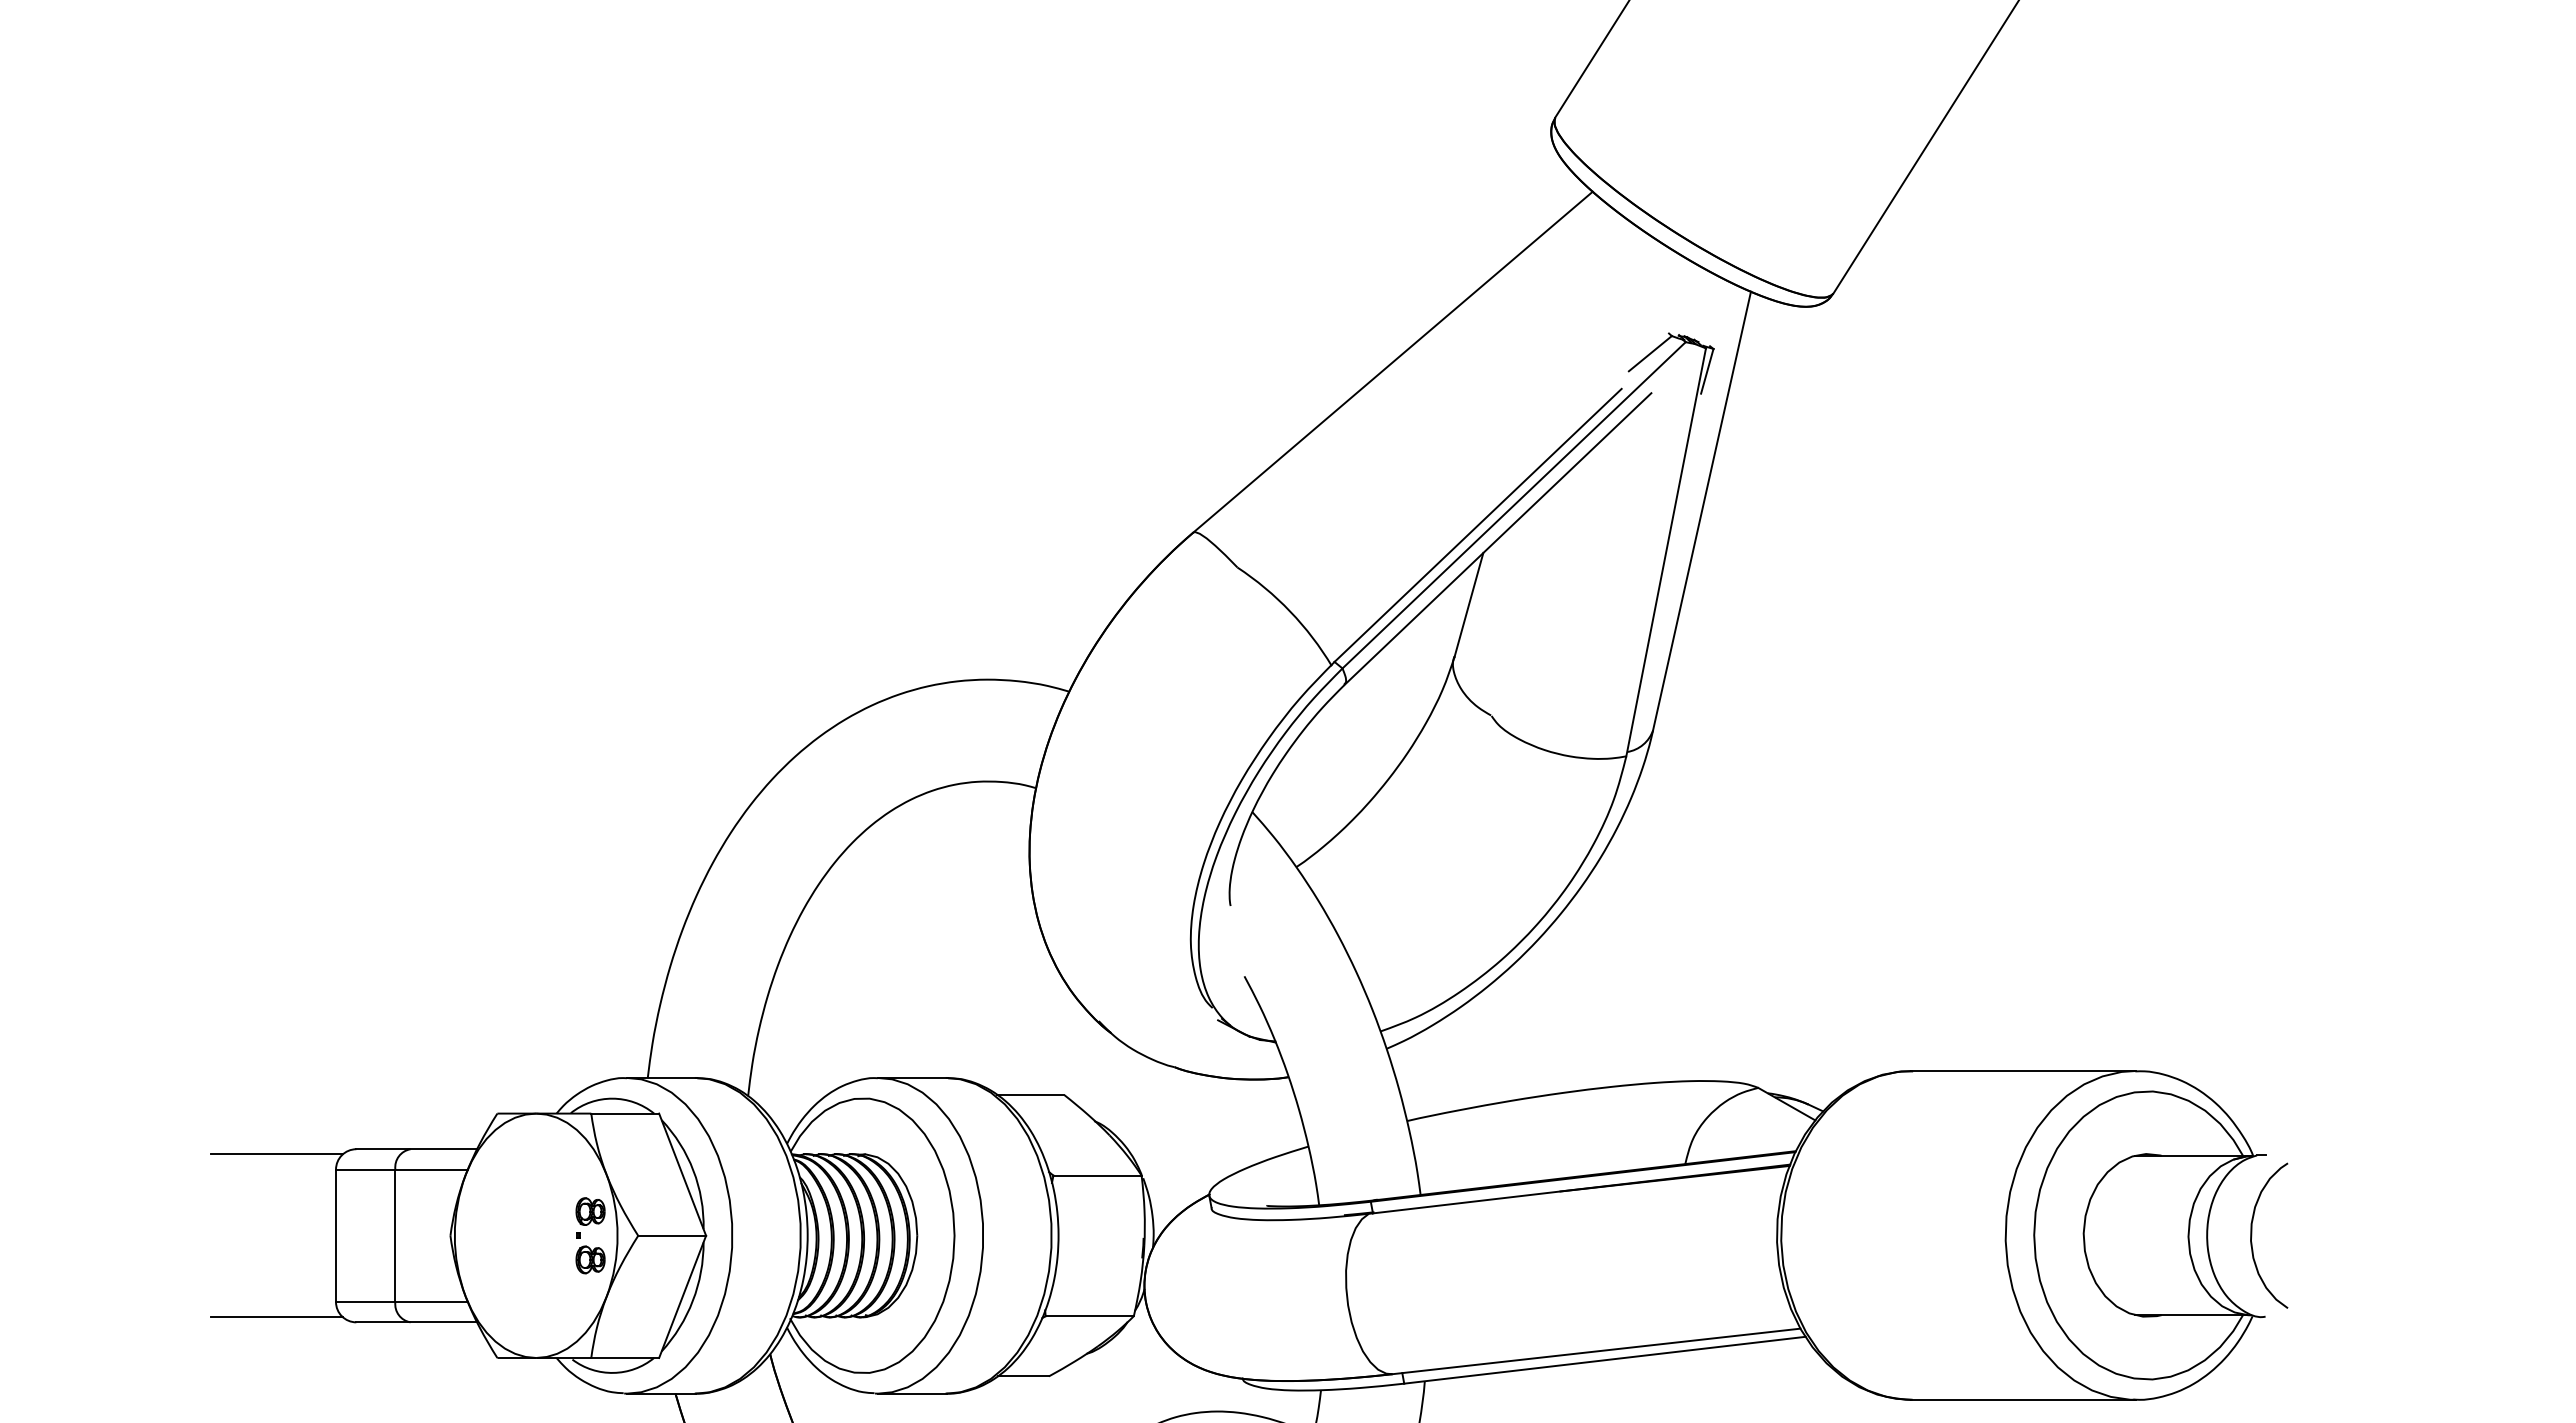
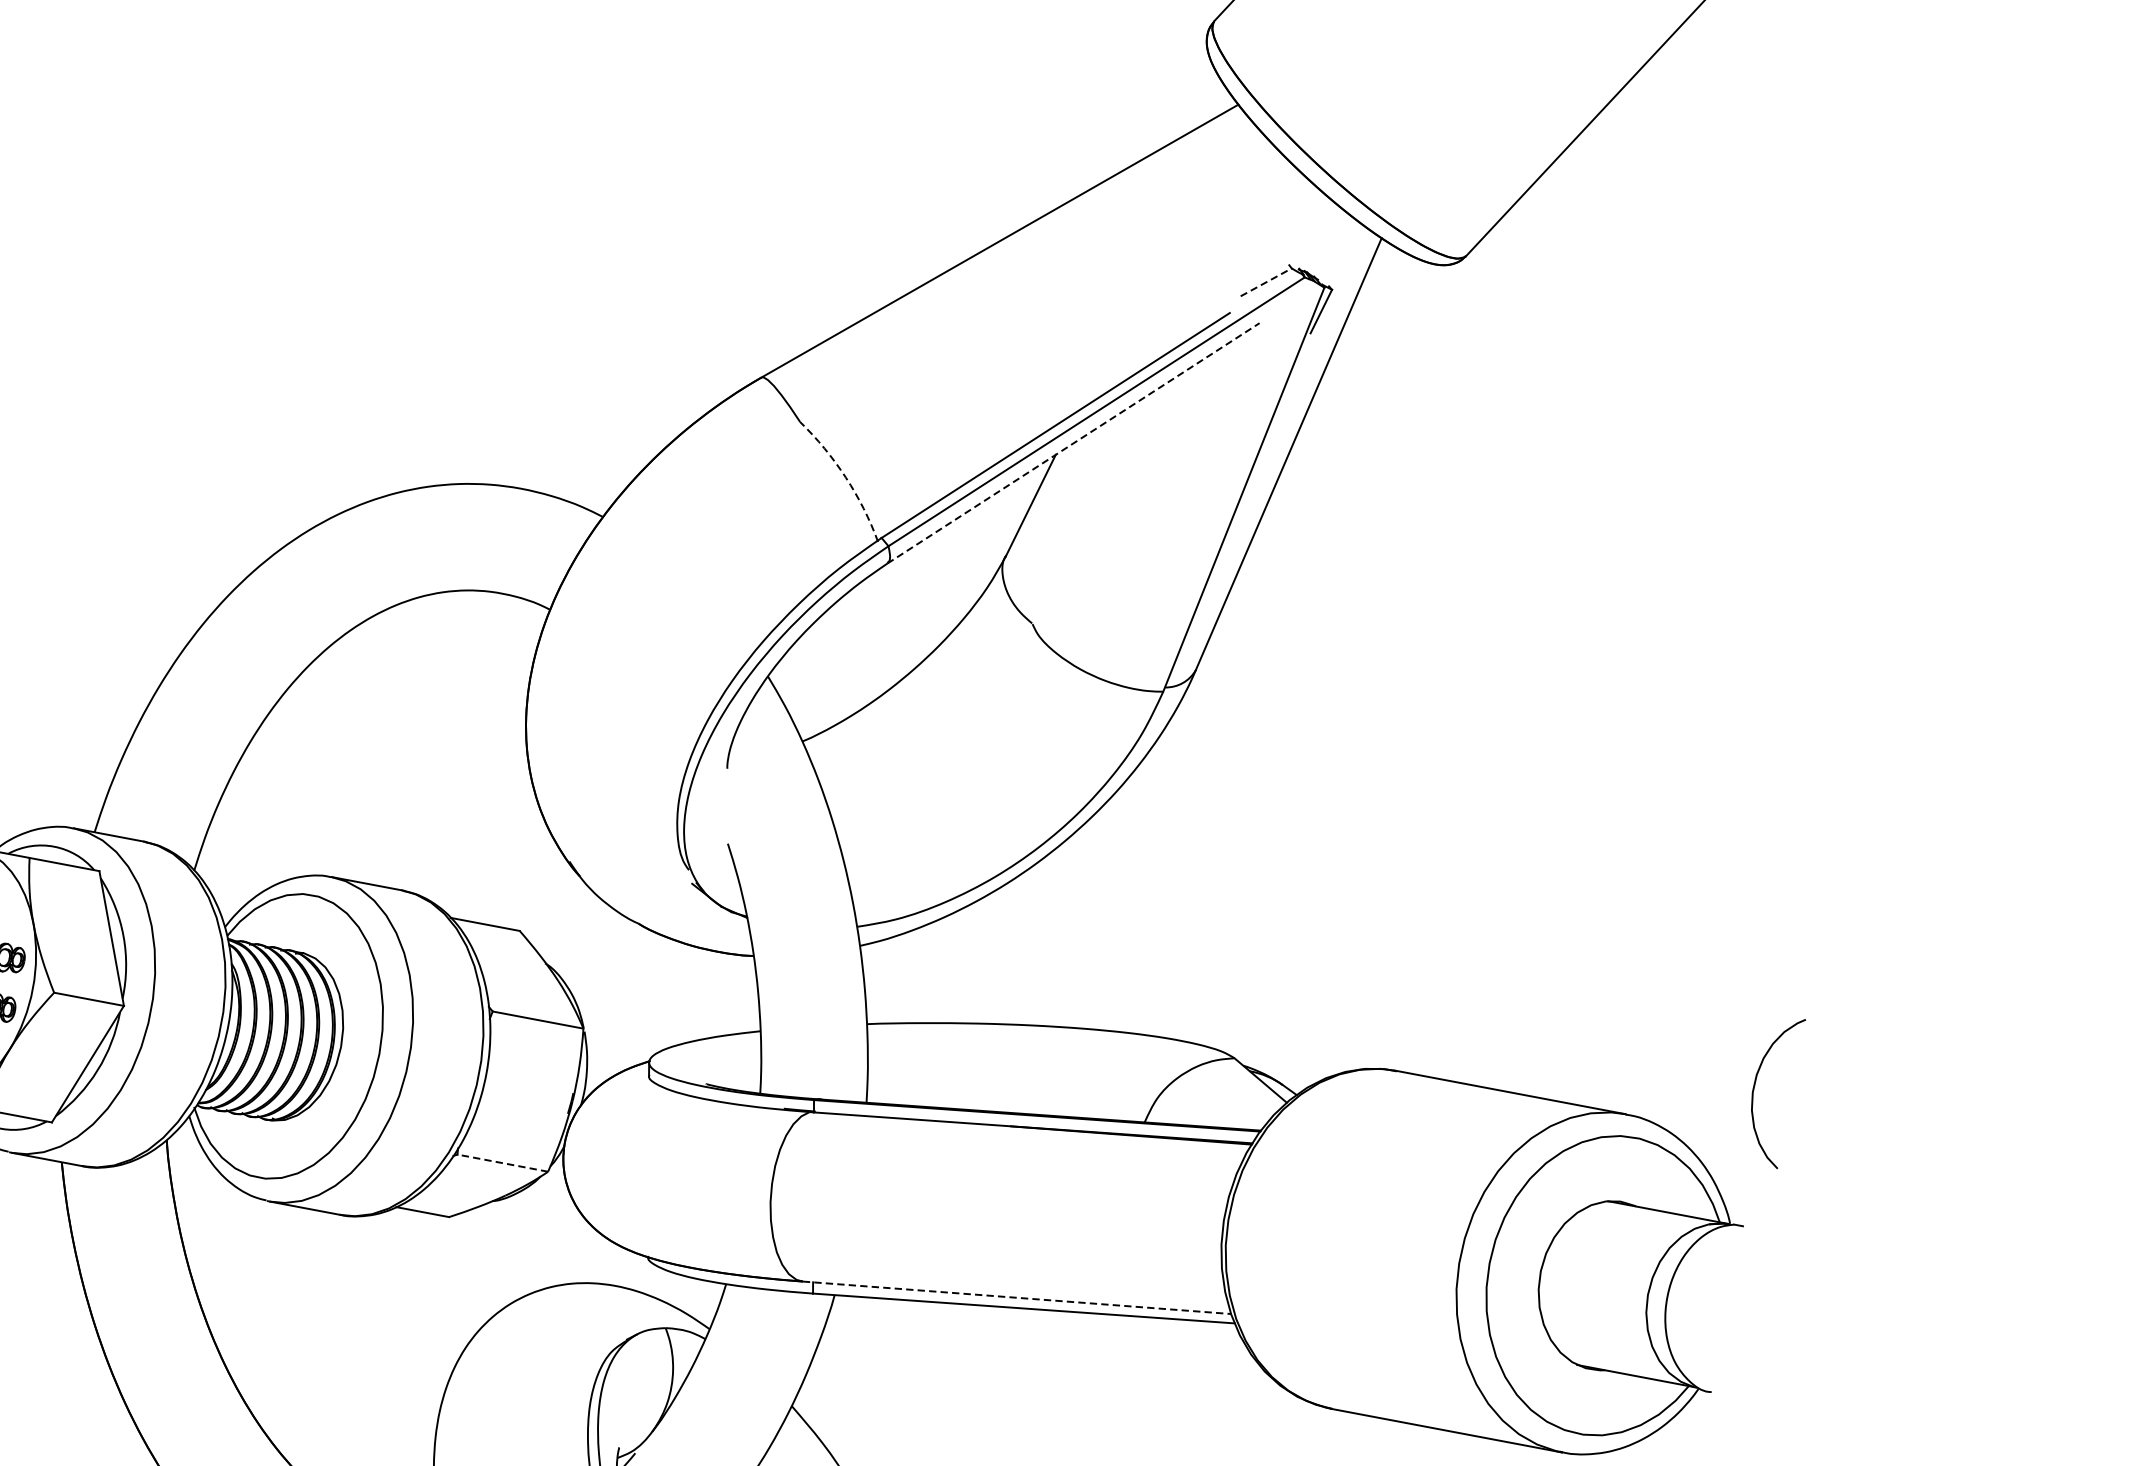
line: (1650, 353) -> (1266, 282), solid -> dashed
line: (1497, 539) -> (1072, 443), solid -> dashed
arc: (1290, 611) -> (846, 477), solid -> dashed
curve: (2252, 1235) -> (1755, 1087), moved
line: (1089, 1316) -> (502, 1163), solid -> dashed
line: (1597, 1351) -> (1018, 1298), solid -> dashed

